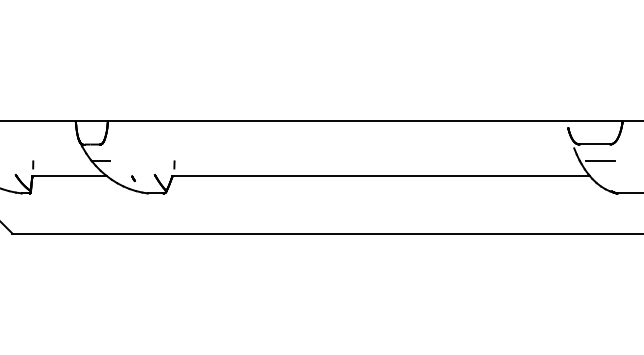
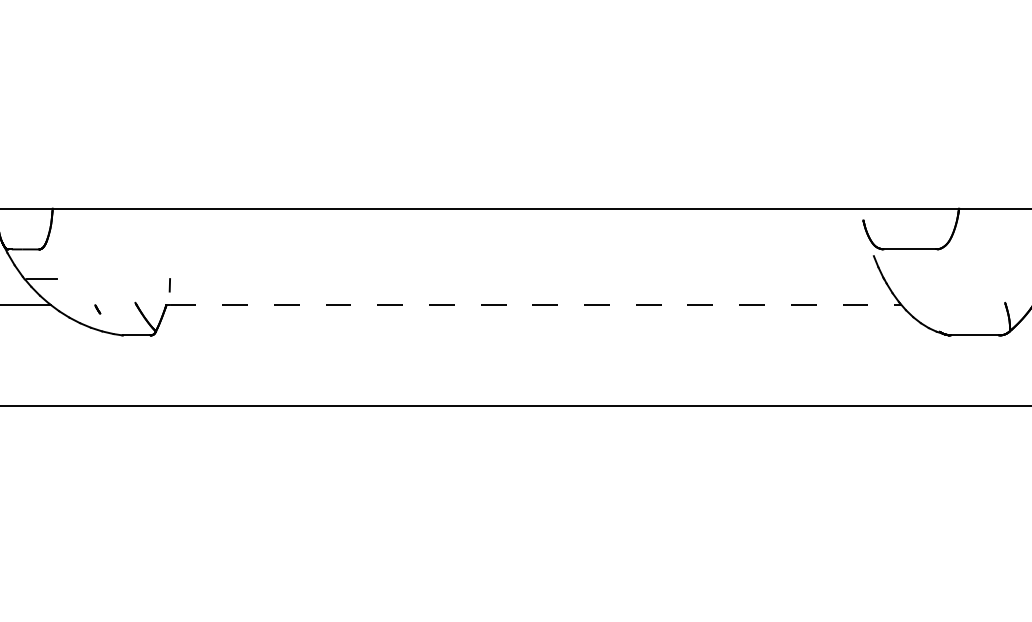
line: (600, 161) -> (920, 279), removed
line: (382, 176) -> (536, 305), solid -> dashed

